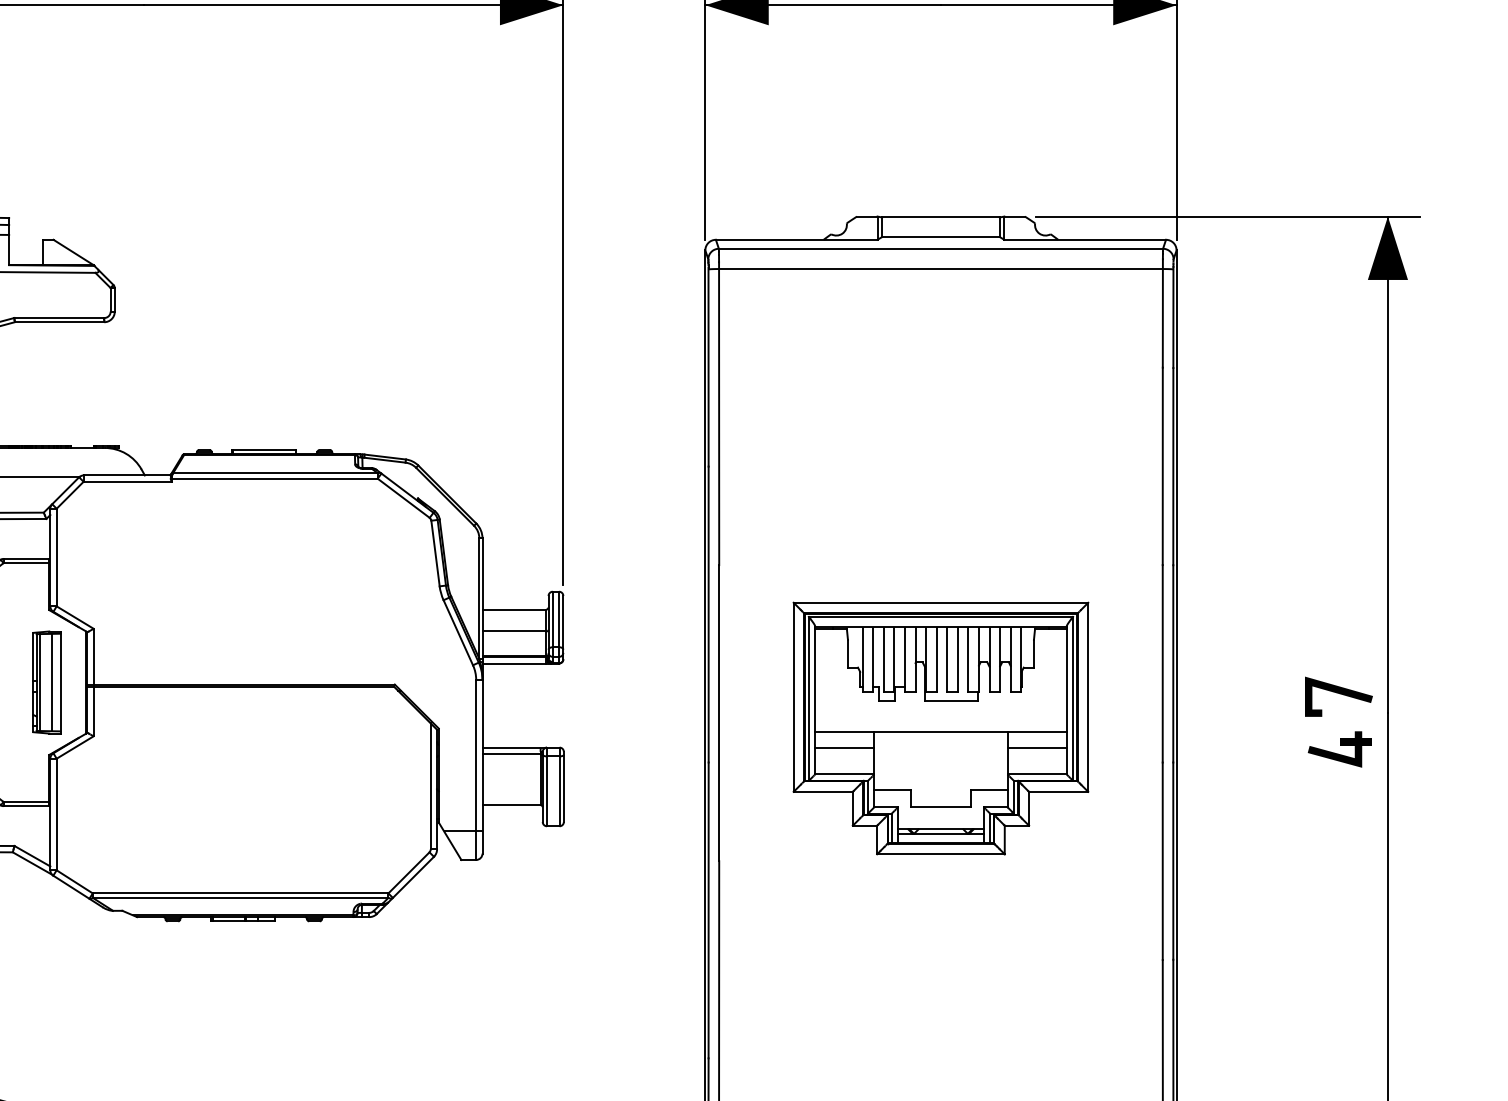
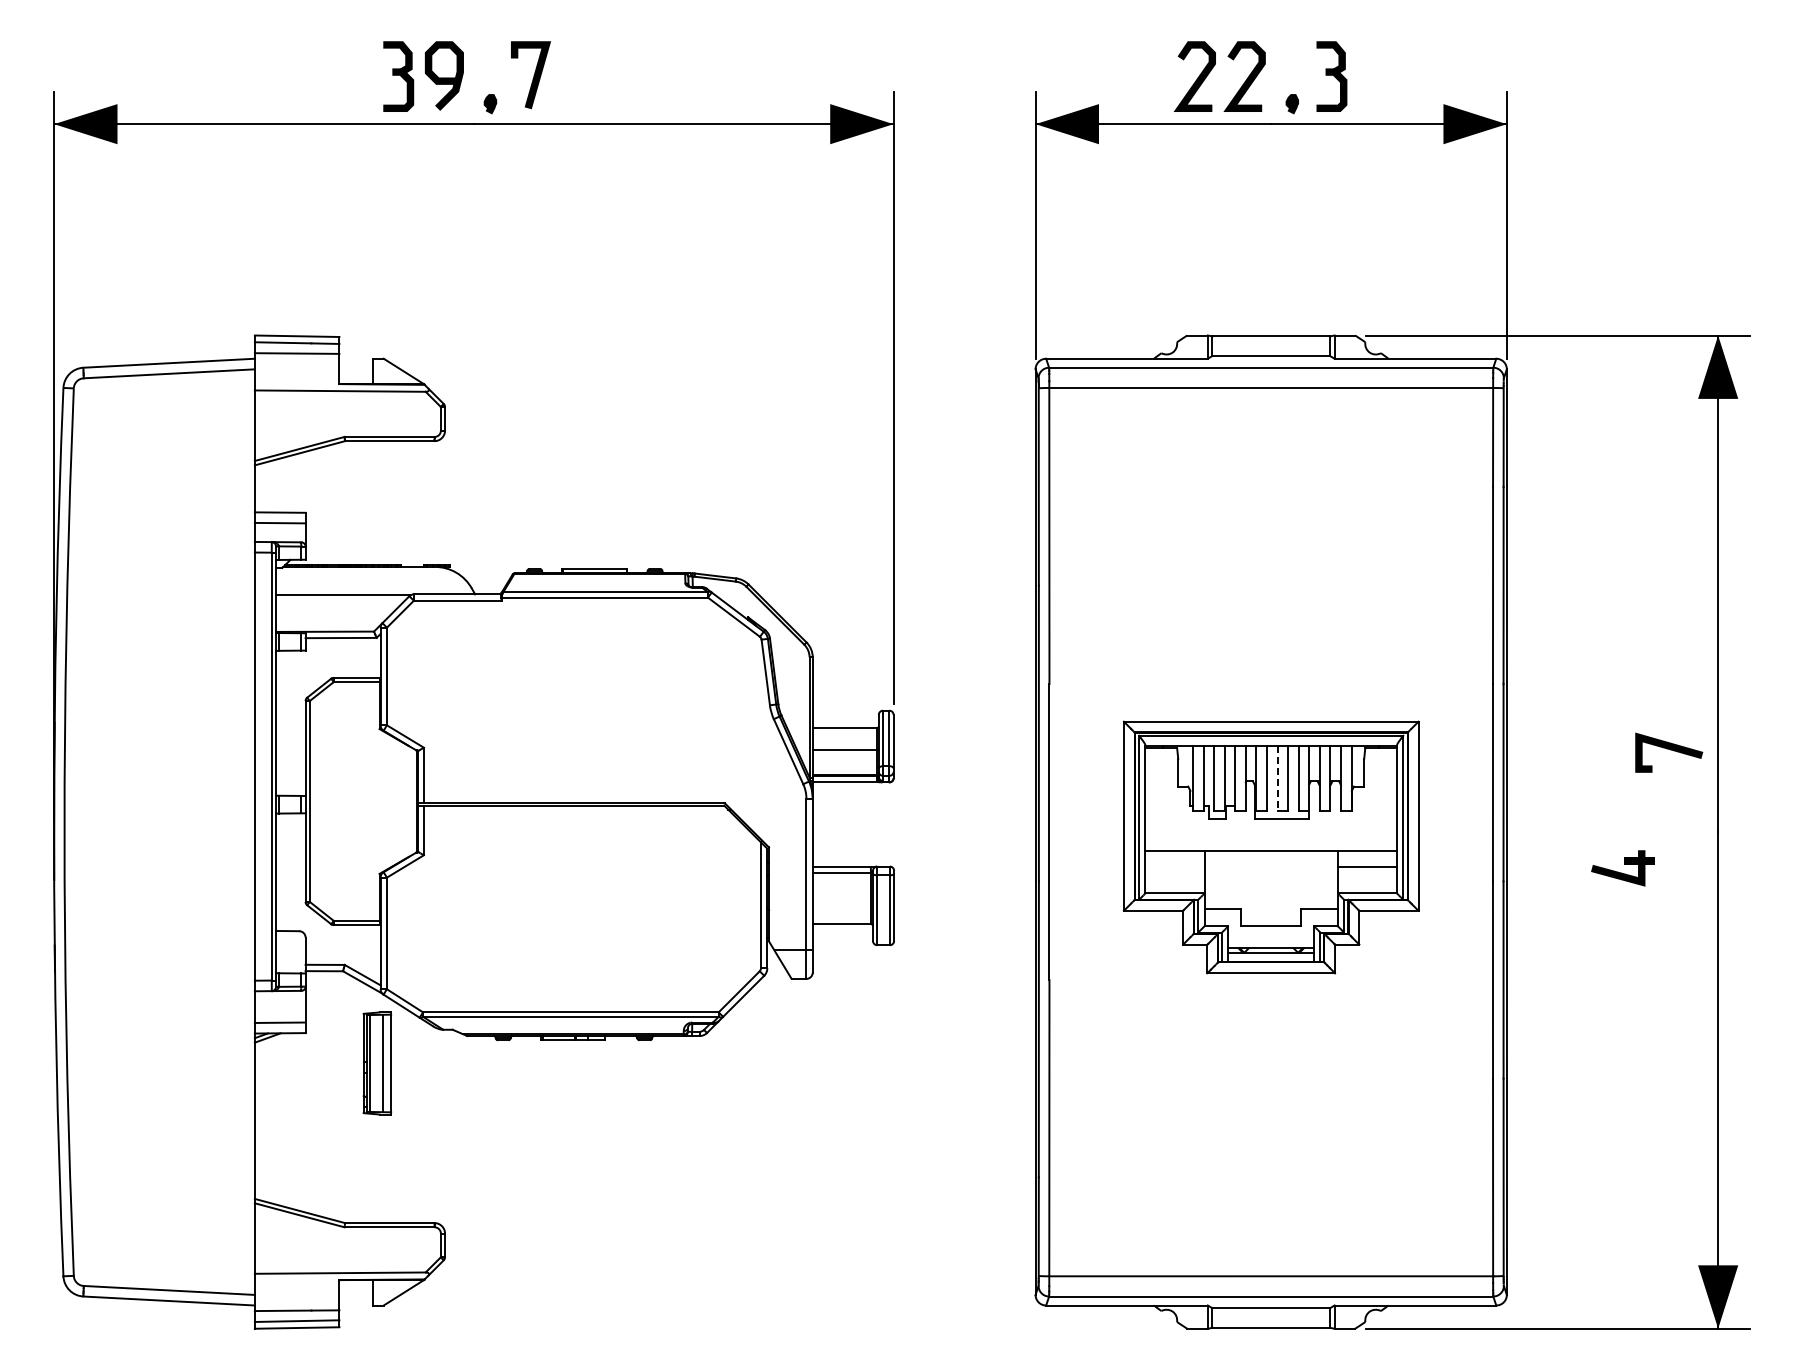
line: (947, 660) -> (1277, 779), solid -> dashed
part: (47, 682) -> (377, 1063), moved
line: (1340, 694) -> (1670, 750), moved
line: (844, 748) -> (1174, 867), removed
part: (1339, 749) -> (1622, 868), moved

